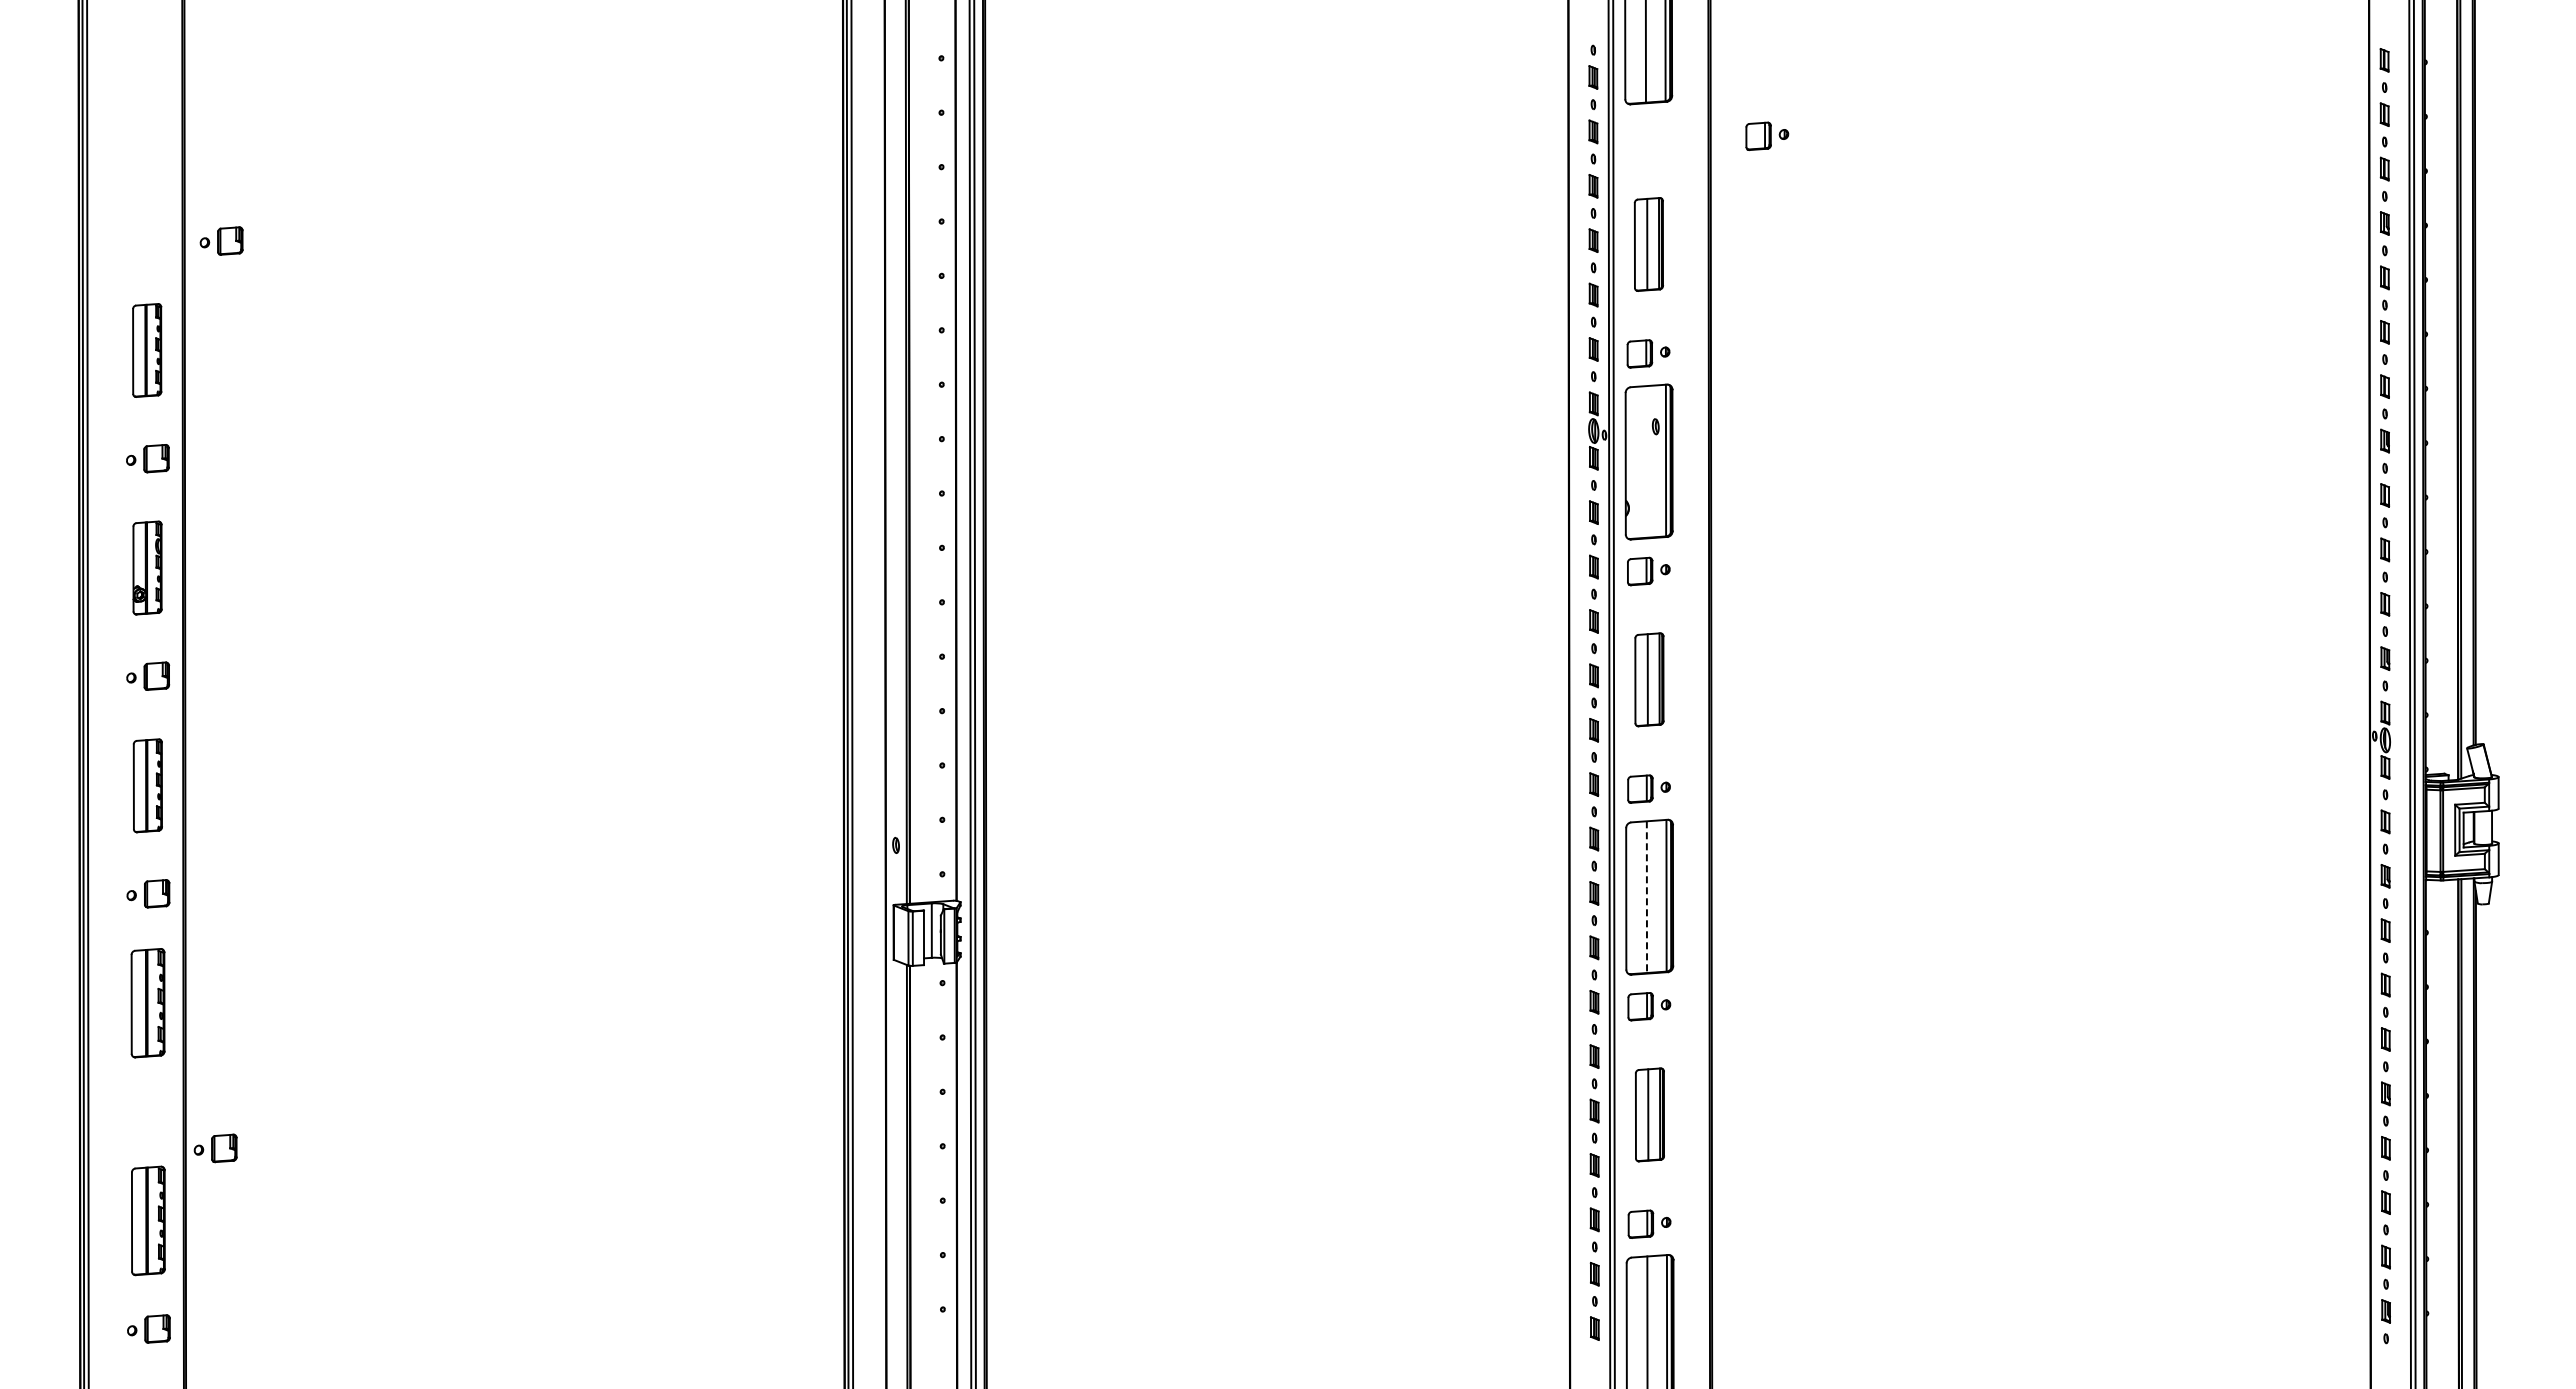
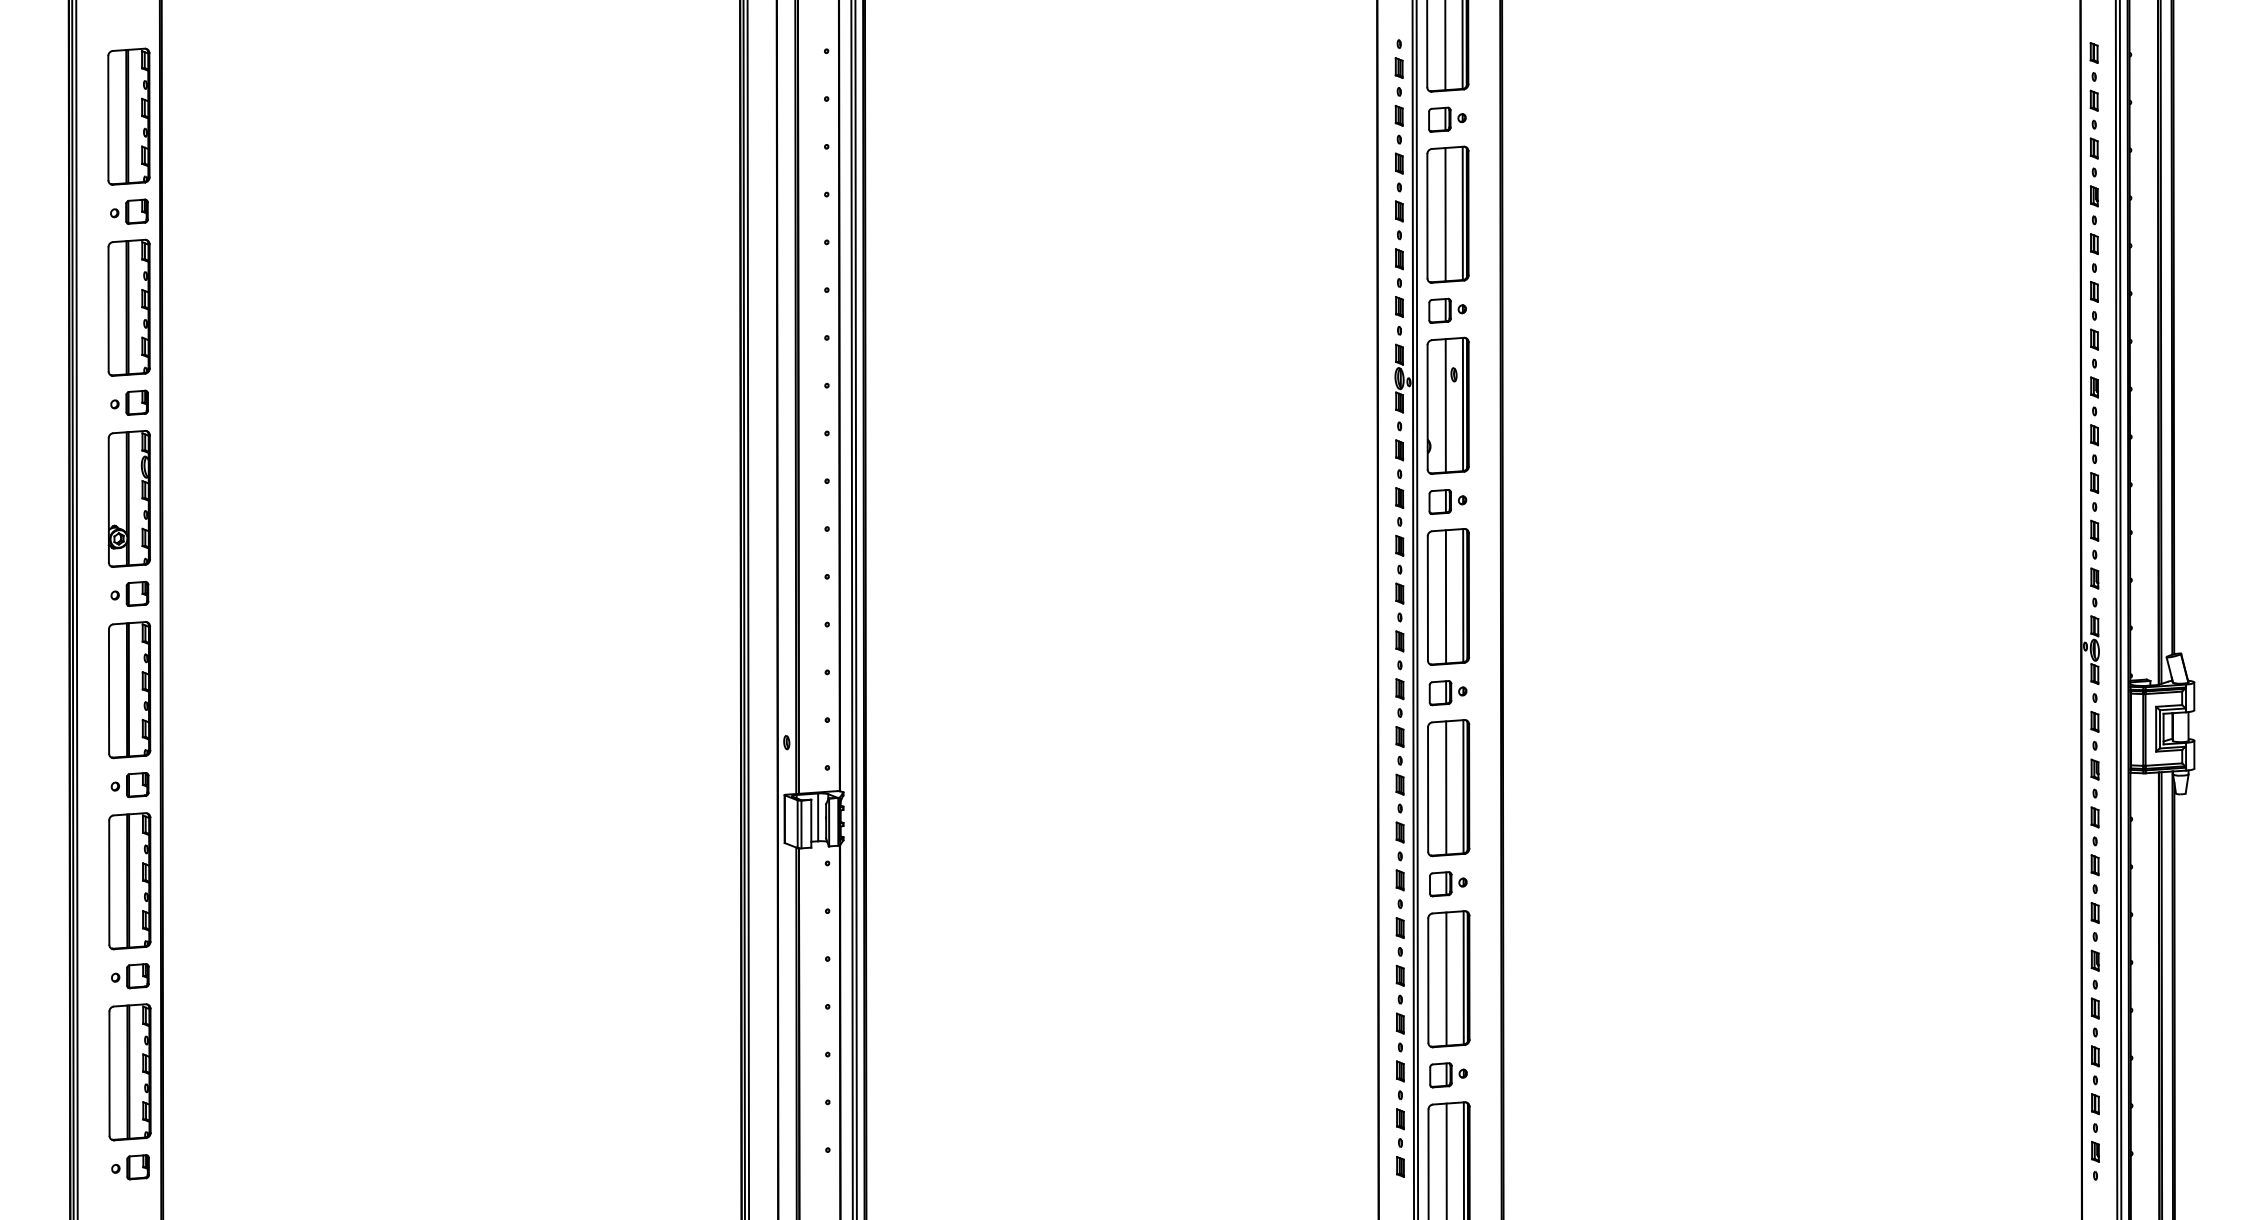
part: (146, 132) -> (128, 116), added
part: (1767, 135) -> (1447, 119), moved
part: (221, 240) -> (129, 211), moved
part: (1648, 244) -> (1447, 214), size x1.67
part: (146, 350) -> (128, 307), size x1.67
line: (1646, 461) -> (1445, 405), added
part: (147, 567) -> (129, 498), size x1.67
part: (1649, 679) -> (1448, 596), size x1.67
part: (147, 785) -> (129, 689), size x1.67
line: (1646, 897) -> (1445, 788), dashed -> solid
part: (147, 1002) -> (129, 880), size x1.43
part: (1649, 1114) -> (1448, 978), size x1.67
part: (215, 1148) -> (130, 976), moved
part: (148, 1220) -> (130, 1071), size x1.43

